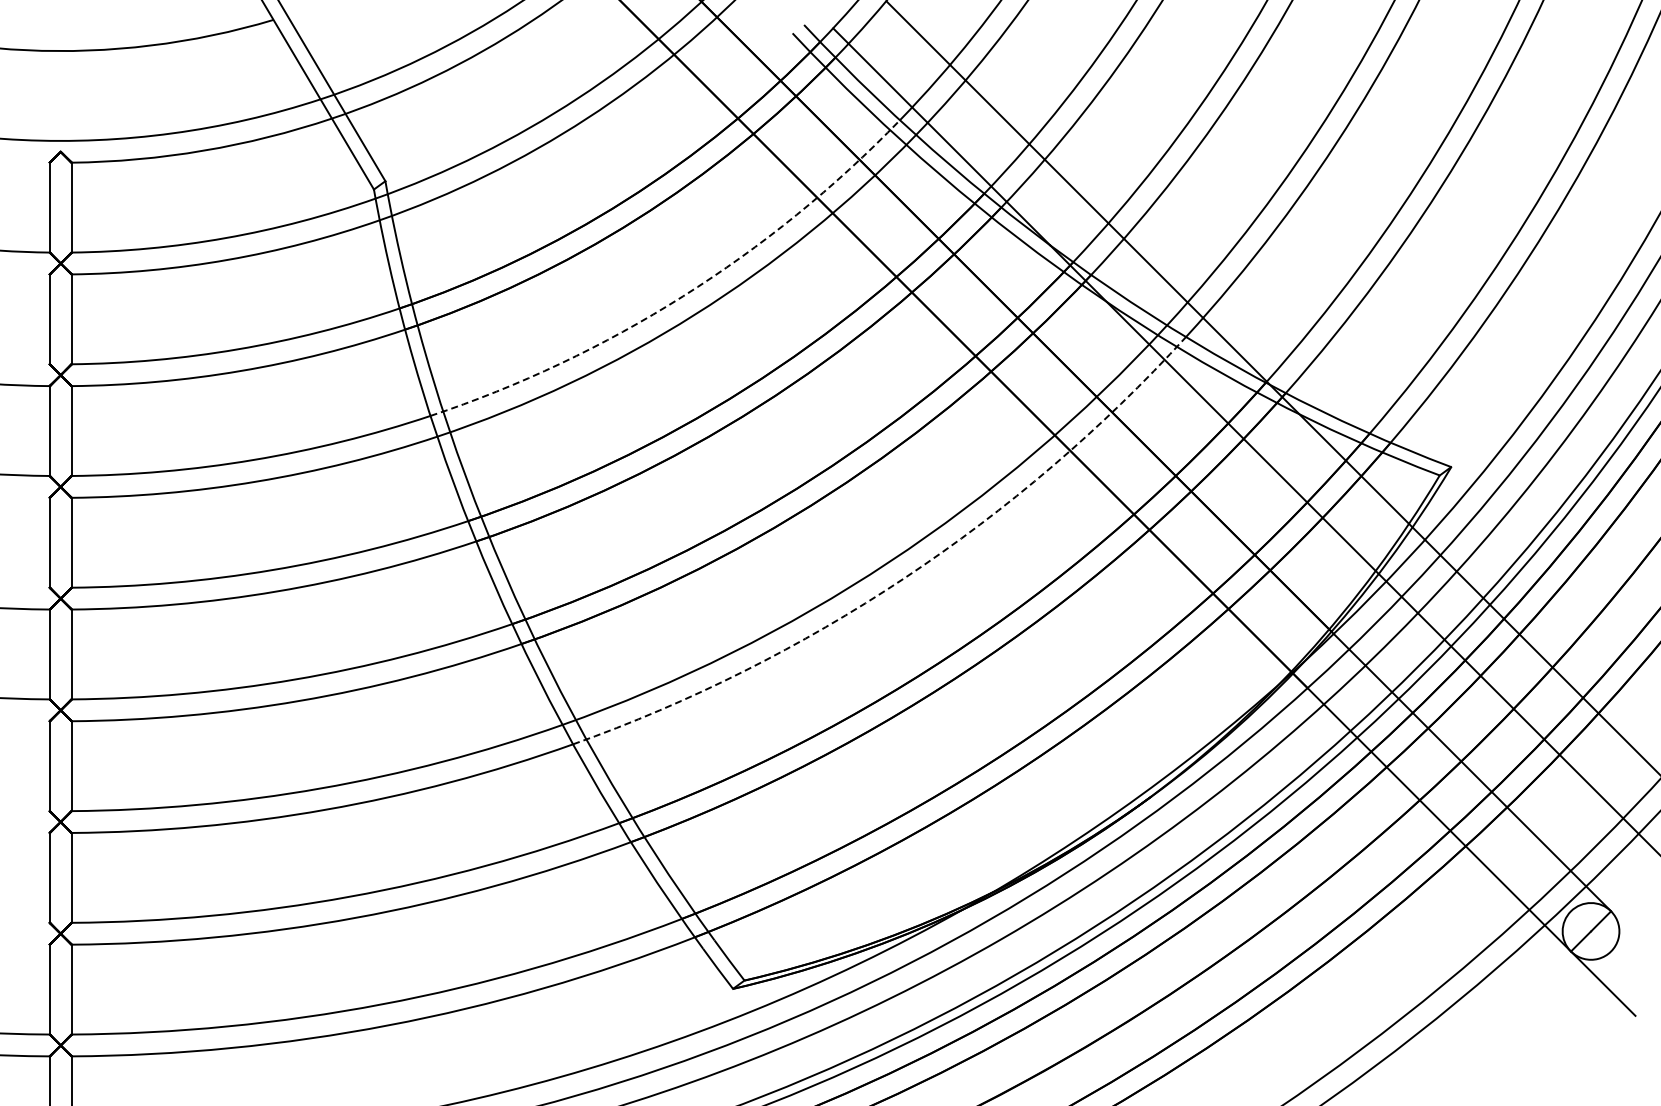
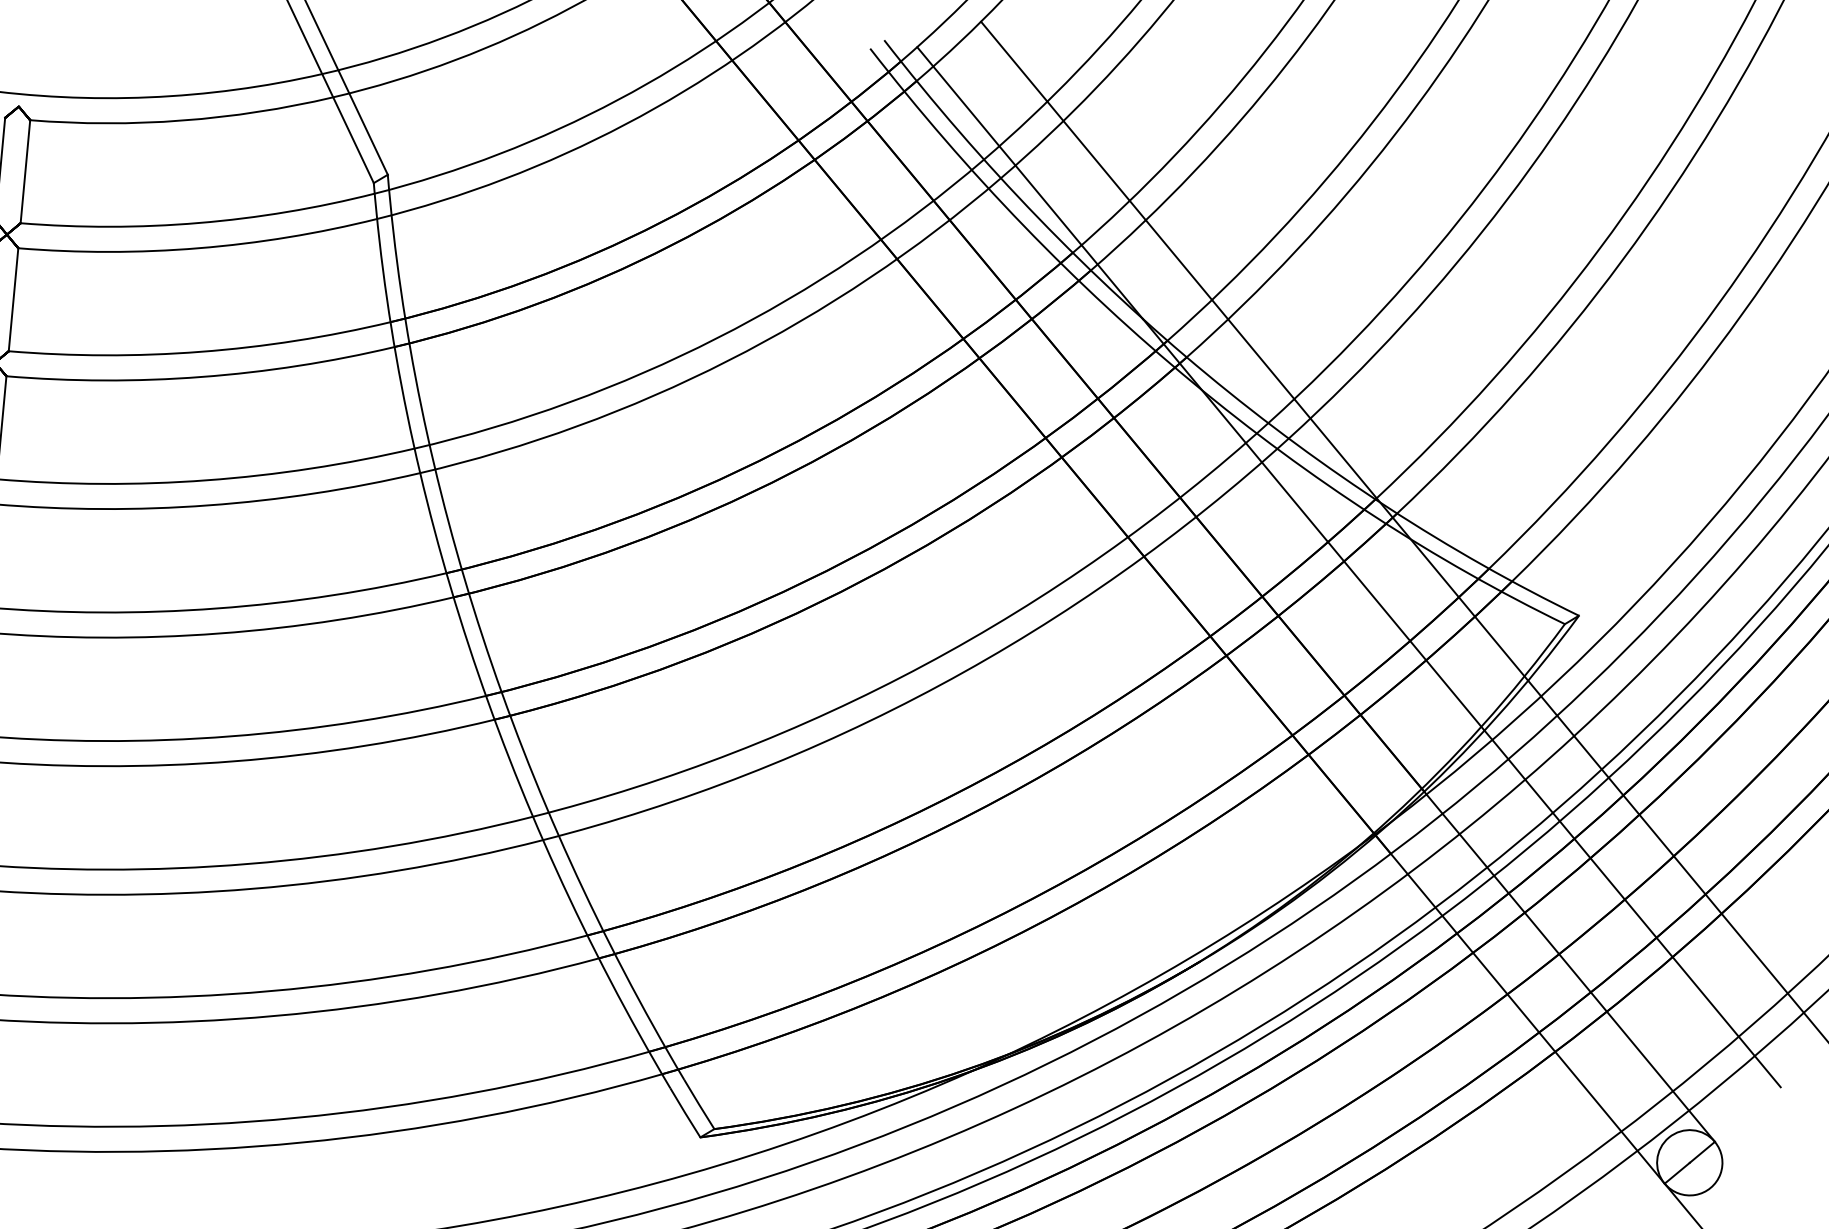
arc: (683, 296) -> (717, 338), dashed -> solid
arc: (904, 578) -> (940, 685), dashed -> solid

